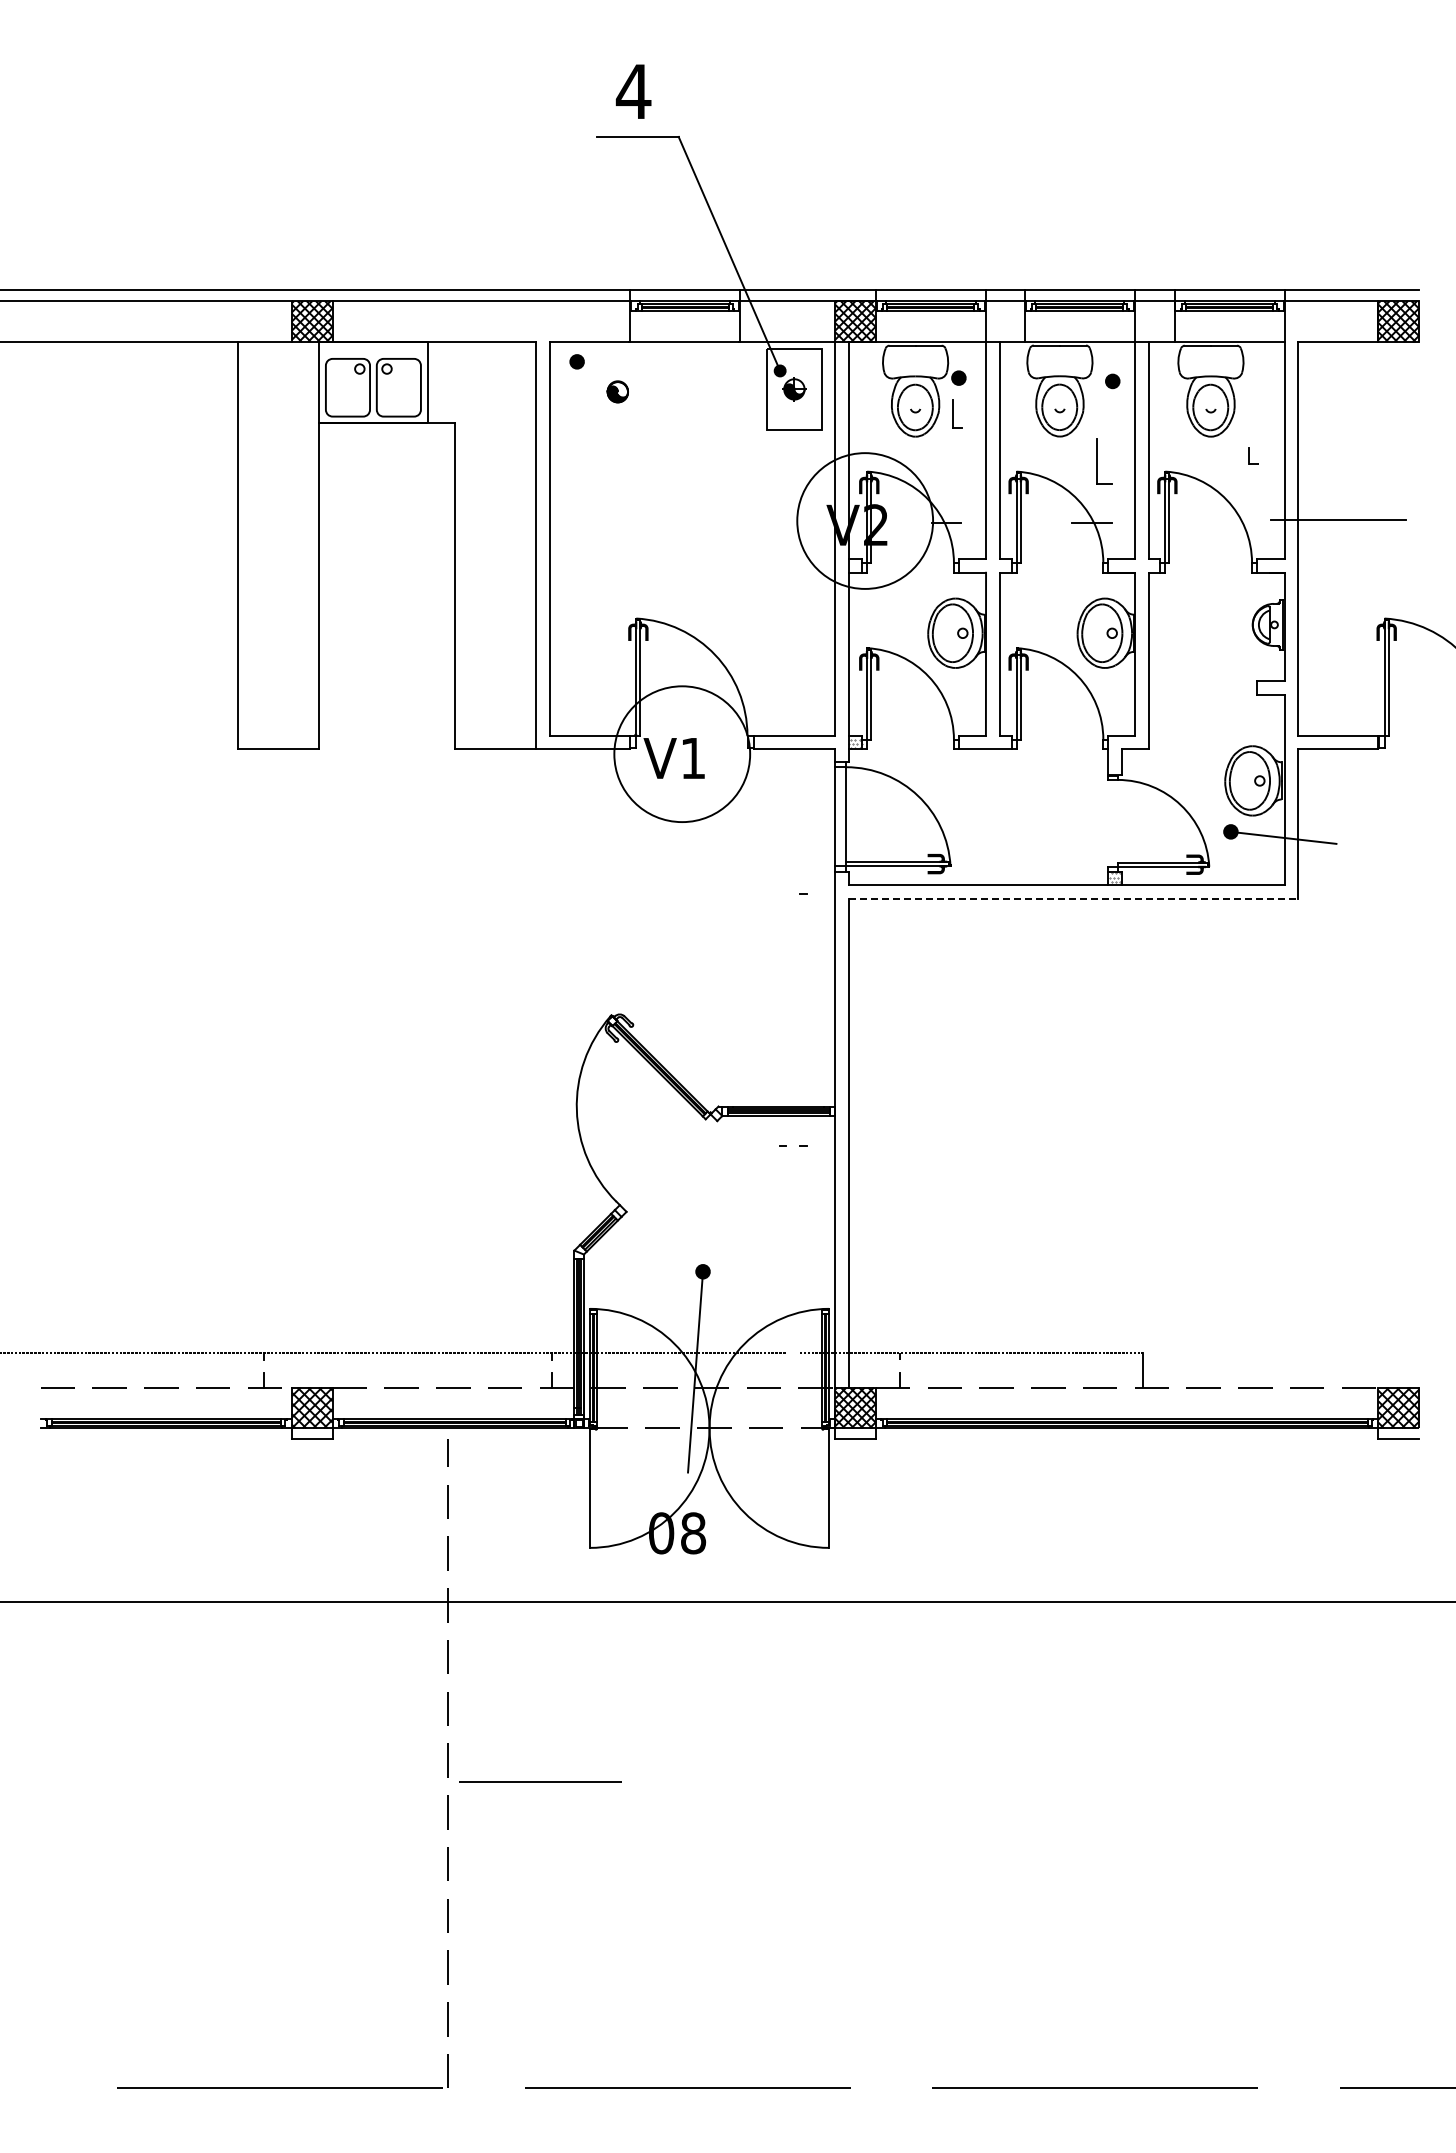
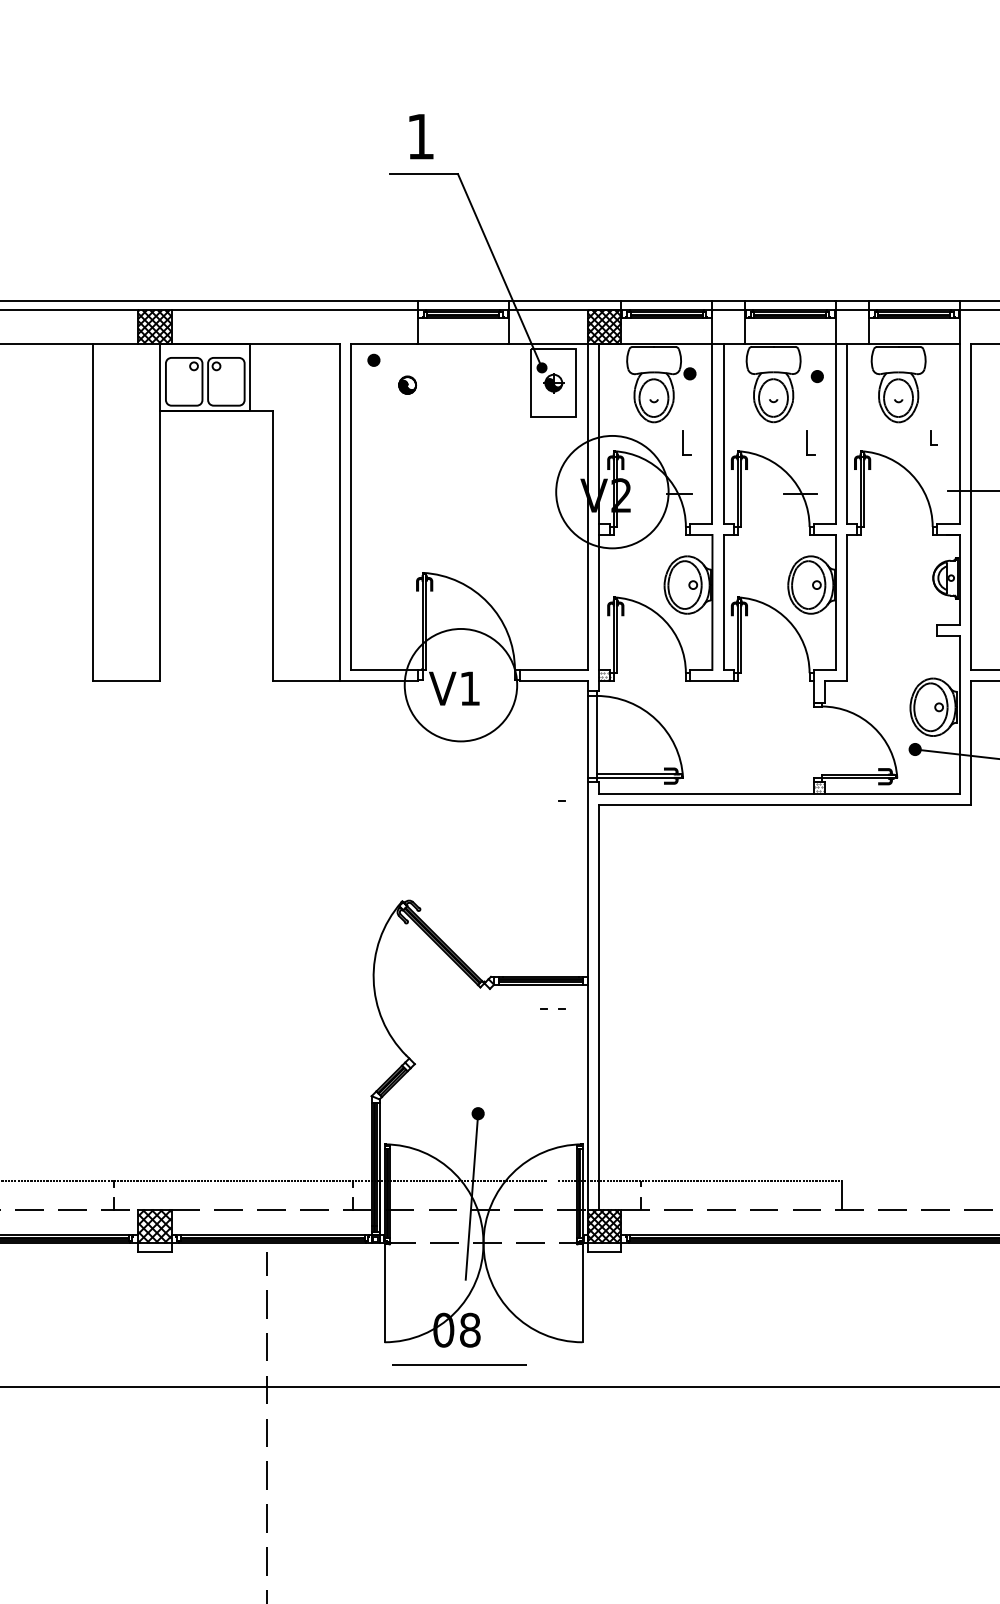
text: (633, 91) -> (420, 136), 4 -> 1
part: (957, 413) -> (687, 442), moved
part: (1104, 461) -> (810, 442), size x0.62
line: (1073, 898) -> (784, 804), dashed -> solid
line: (540, 1781) -> (459, 1364), moved

